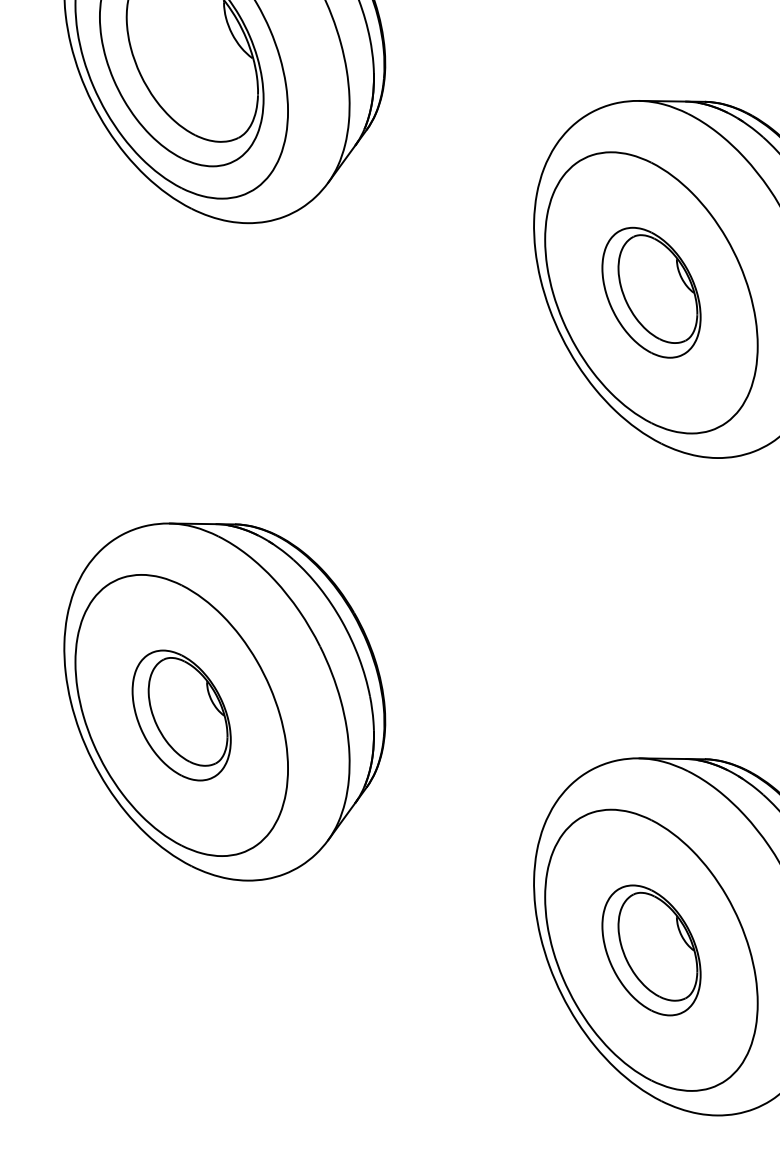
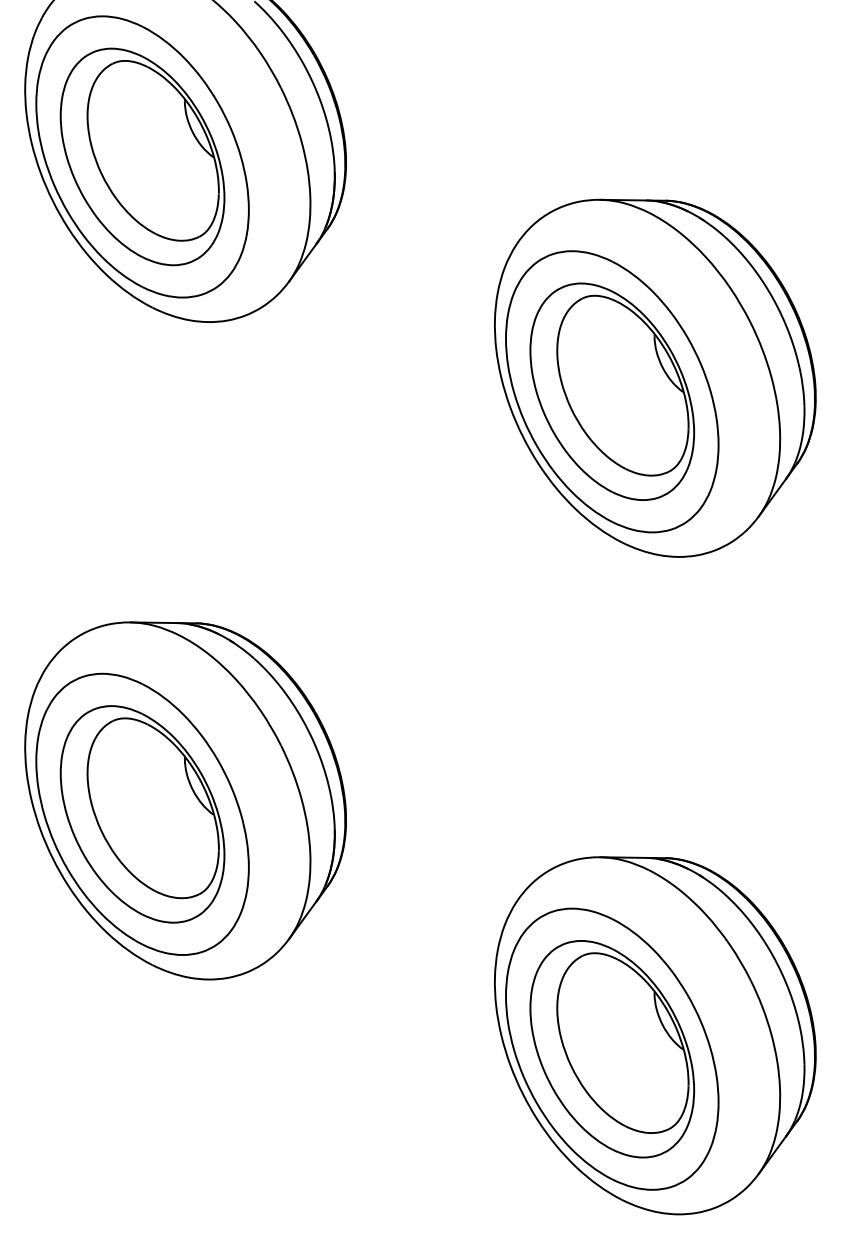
part: (651, 292) -> (612, 391), size x1.67
part: (181, 715) -> (142, 814), size x1.67
part: (651, 950) -> (612, 1049), size x1.67

